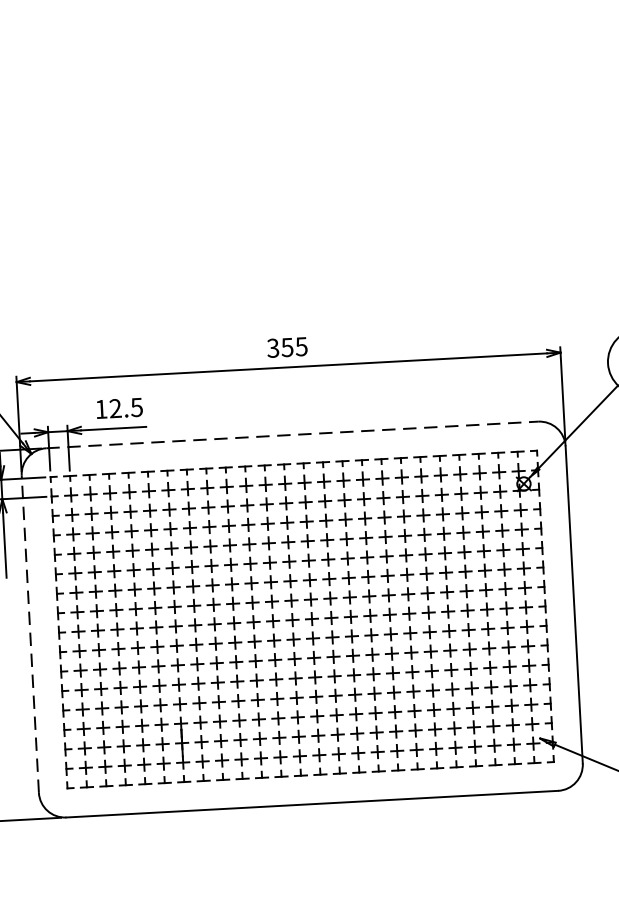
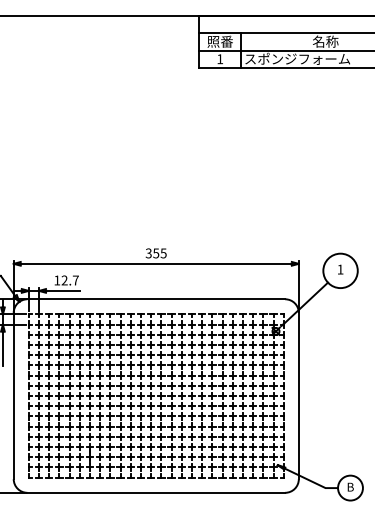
text: (136, 407) -> (75, 280), 12.5 -> 12.7
line: (292, 435) -> (156, 299), dashed -> solid
line: (29, 633) -> (13, 395), dashed -> solid

